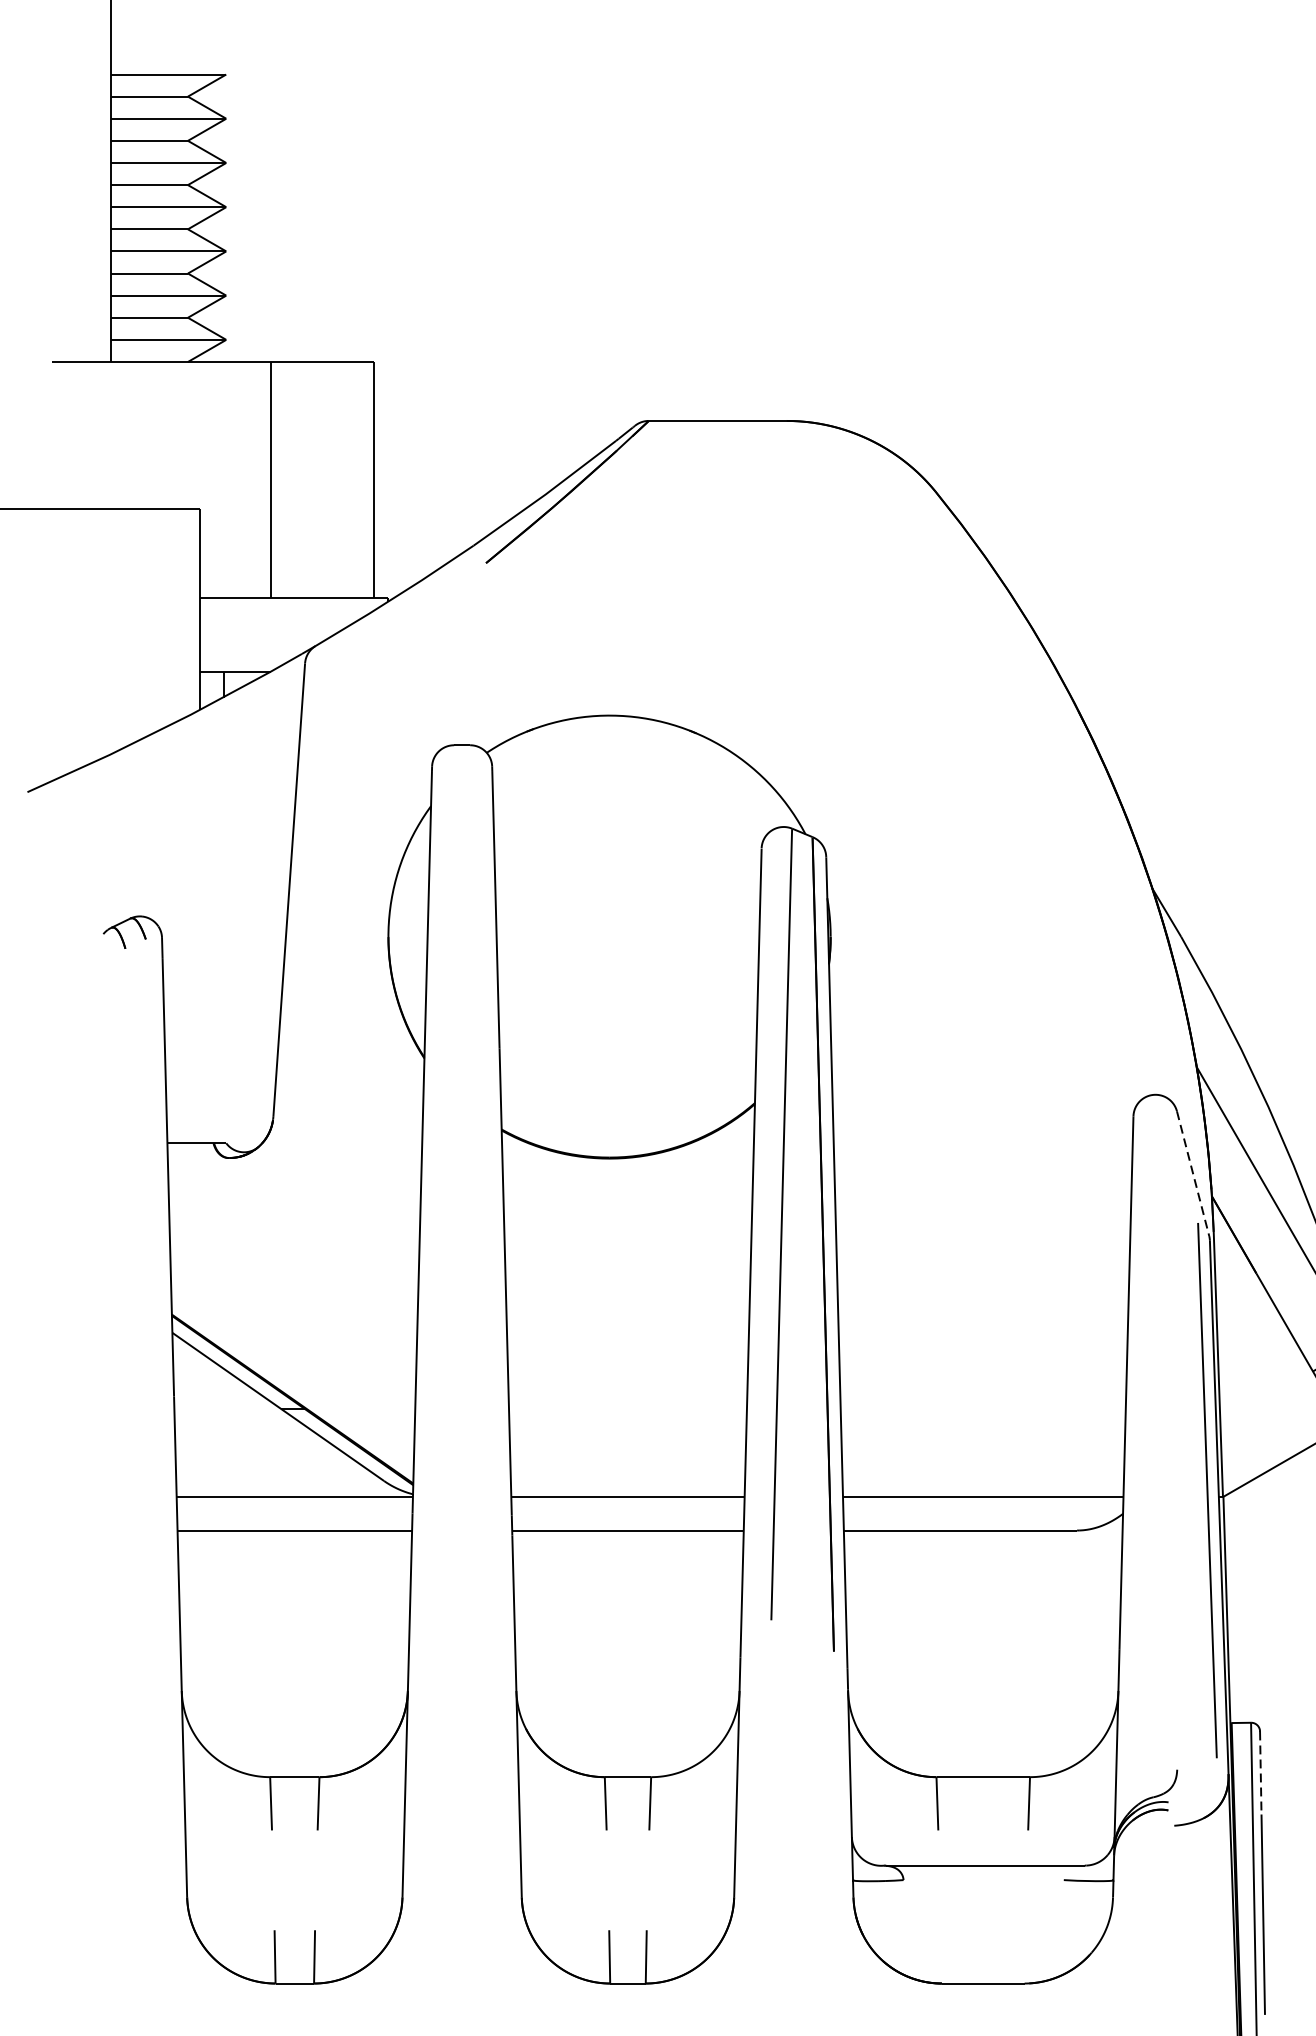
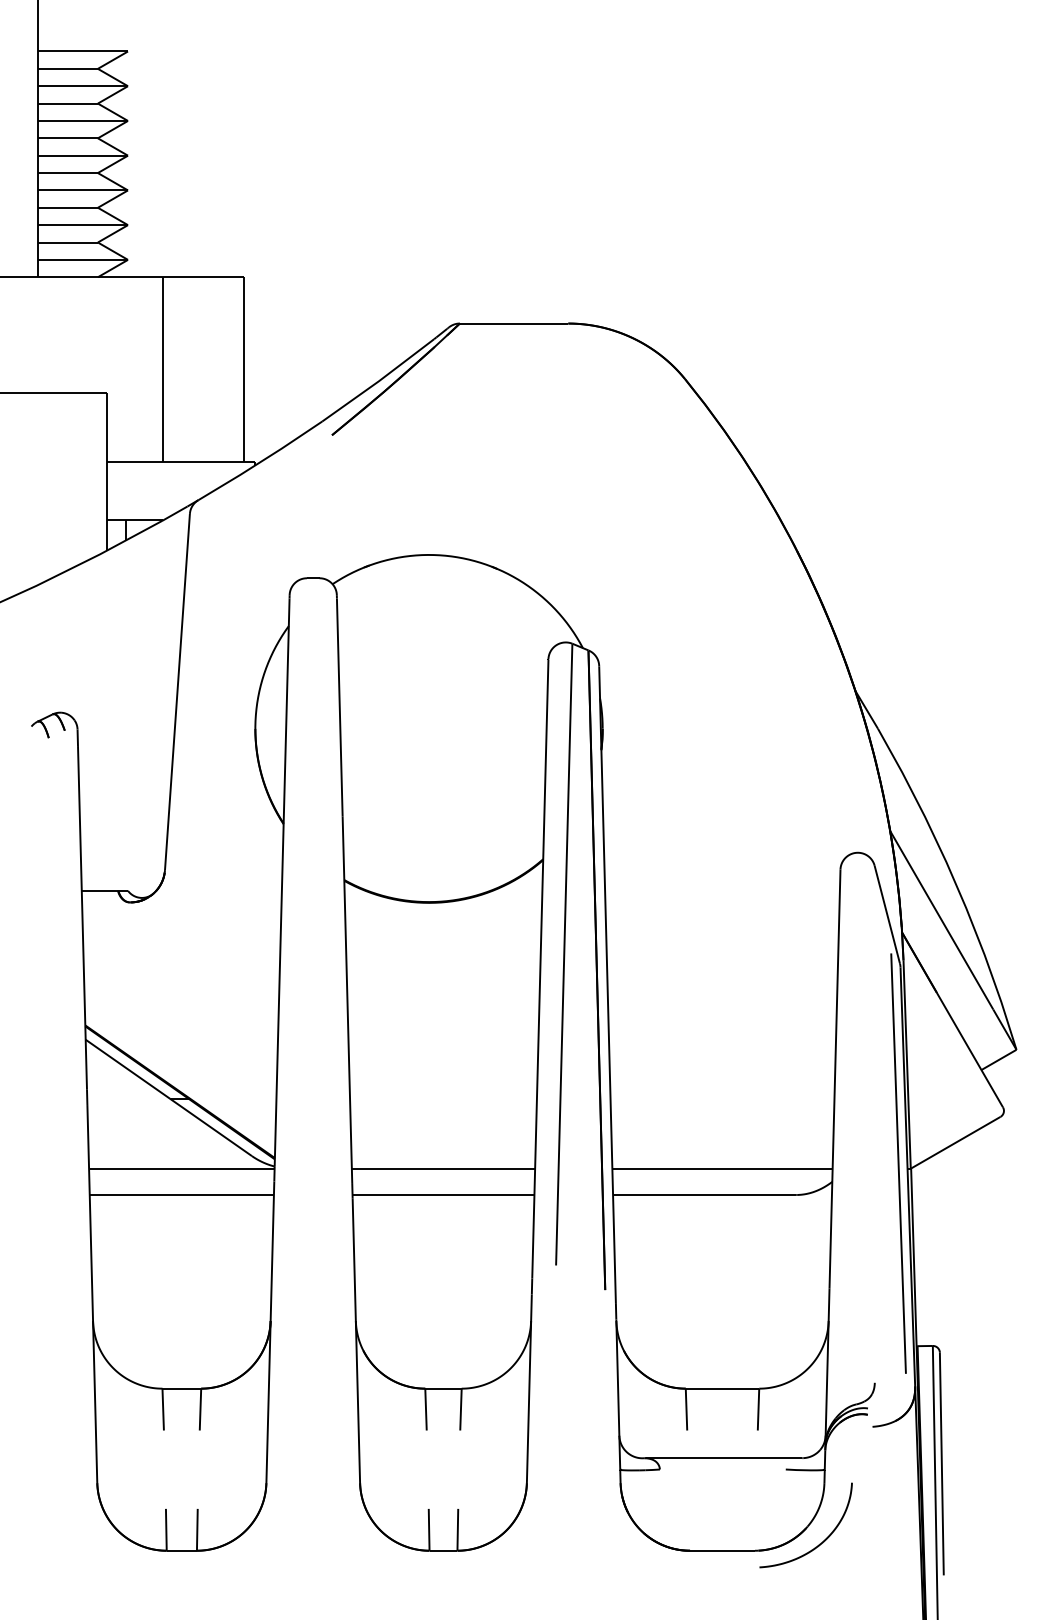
line: (1193, 1173) -> (887, 914), dashed -> solid
line: (1260, 1773) -> (940, 1385), dashed -> solid
curve: (1106, 1974) -> (819, 1543), added

